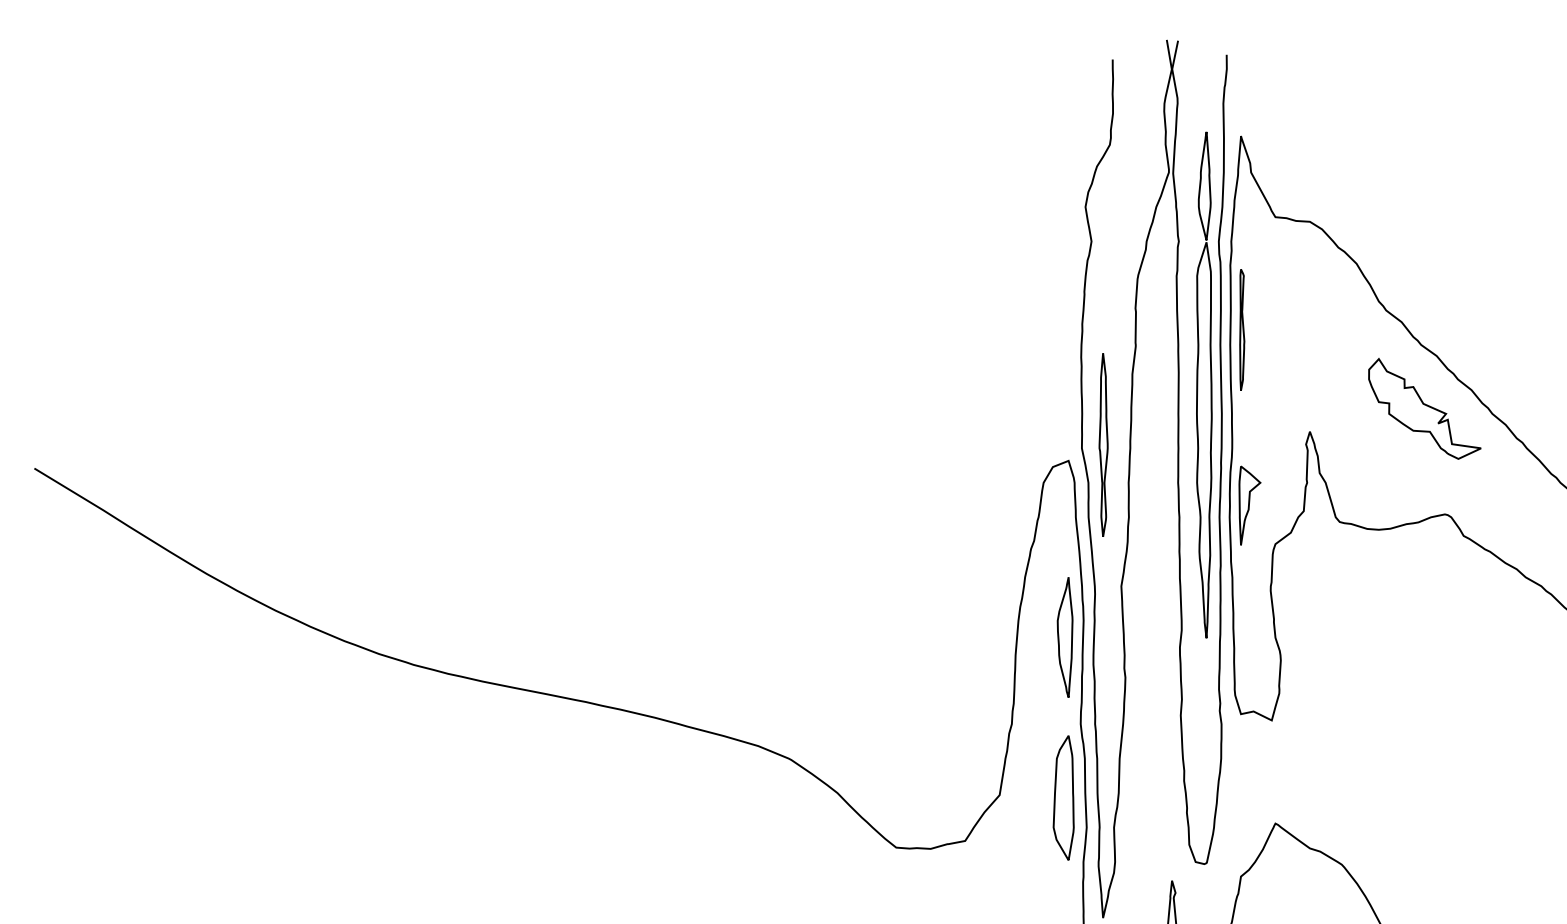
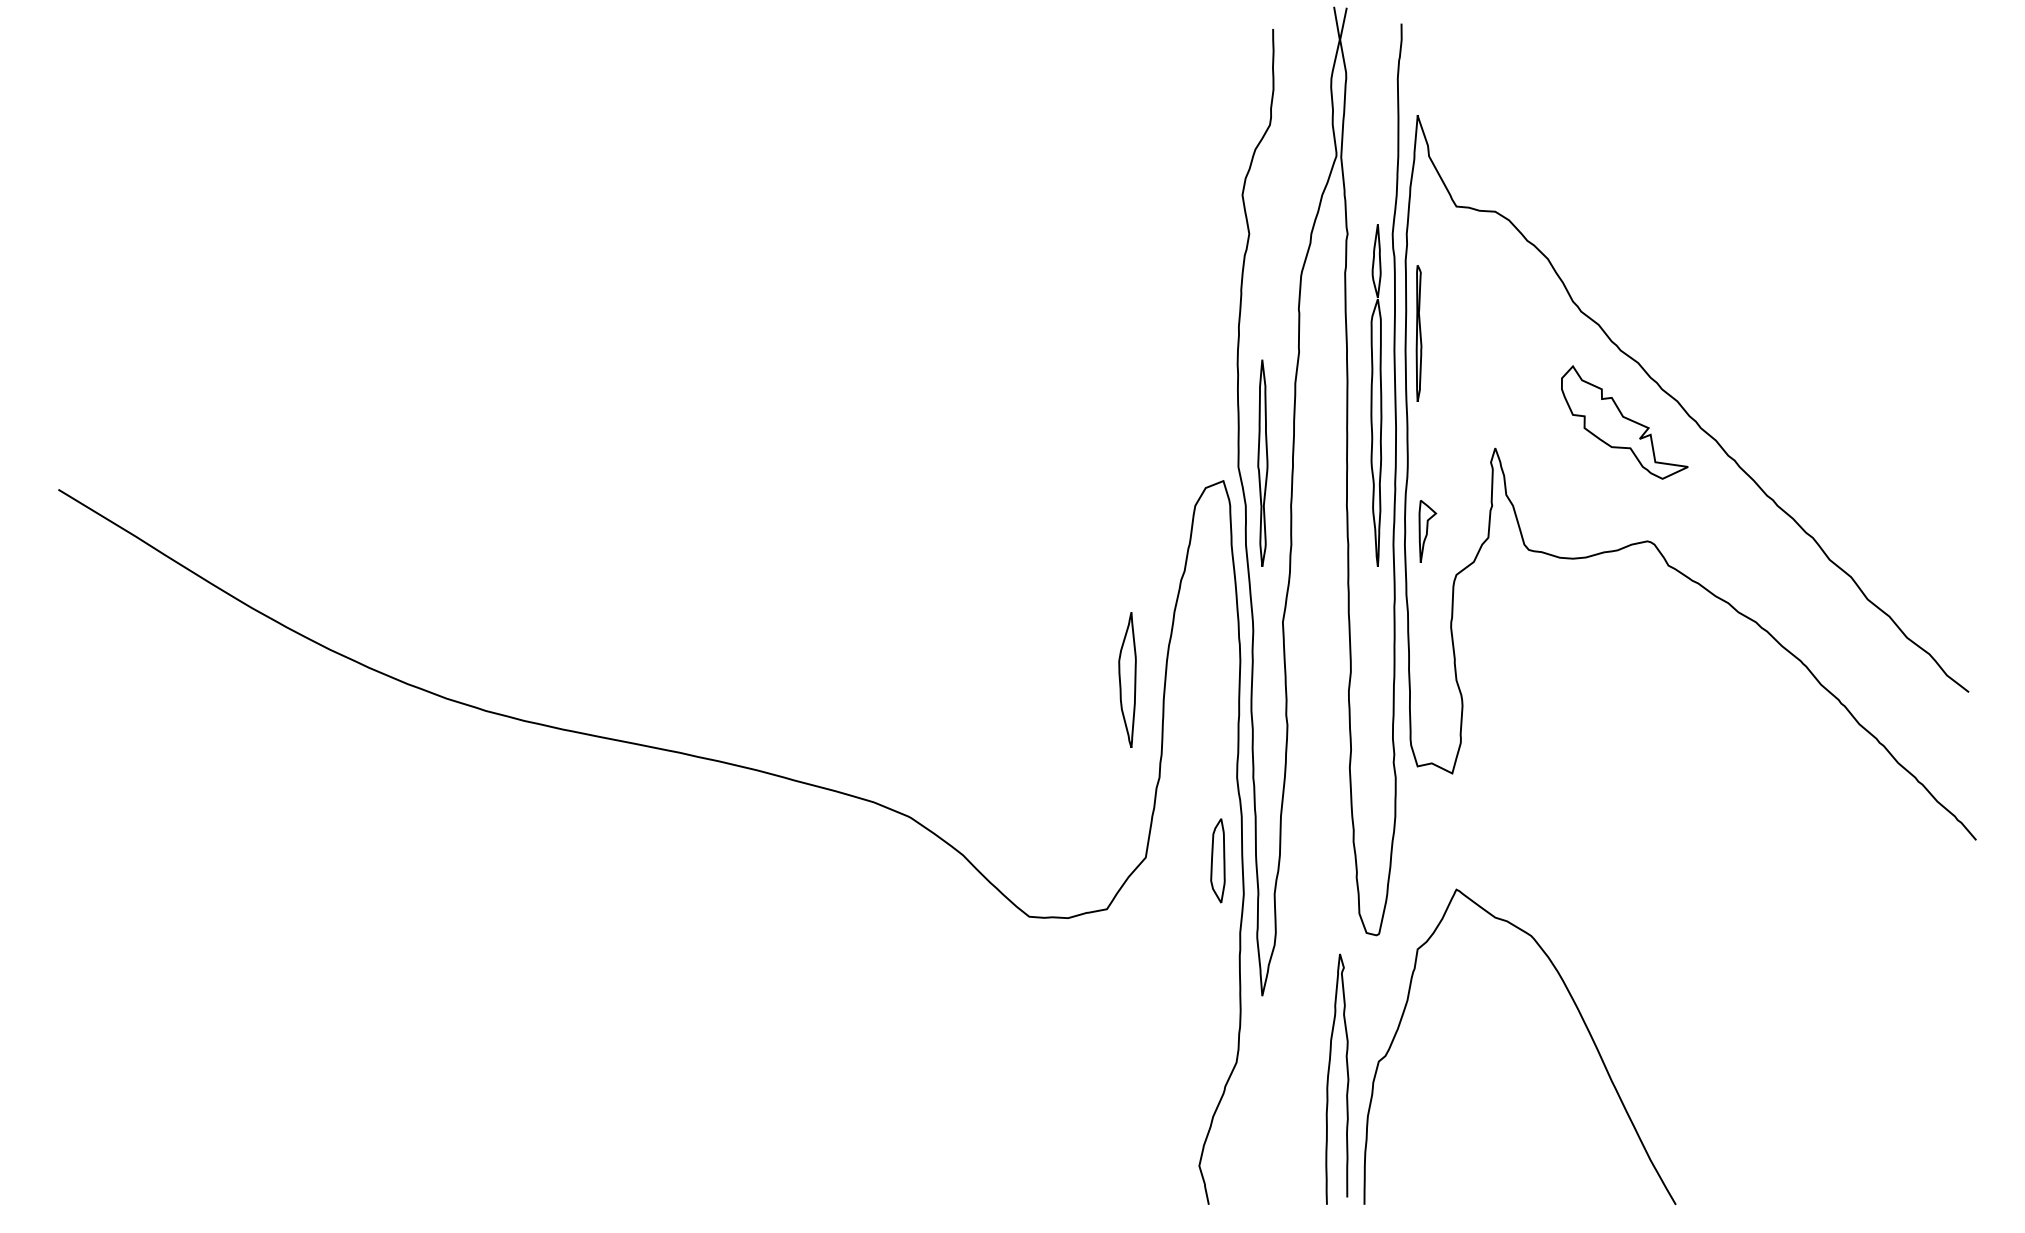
part: (1204, 384) -> (1376, 395), size x0.6
part: (1249, 505) -> (1427, 531), size x0.7
part: (1065, 637) -> (1127, 679), moved
part: (1063, 797) -> (1217, 860), size x0.6

